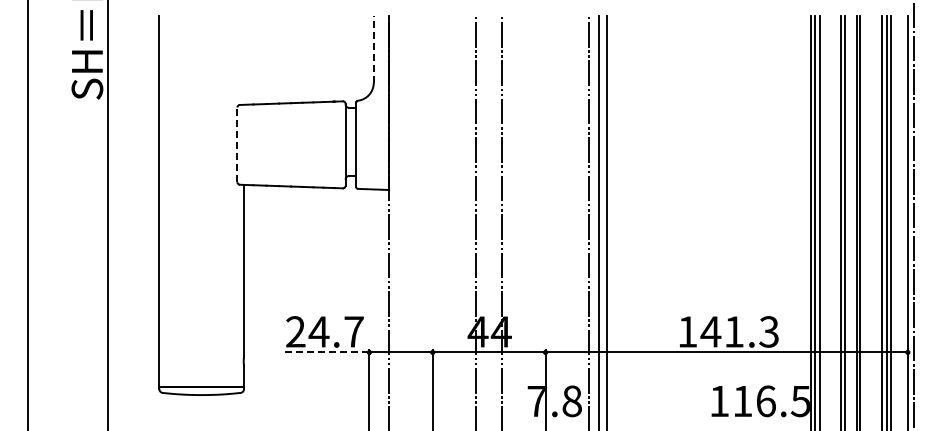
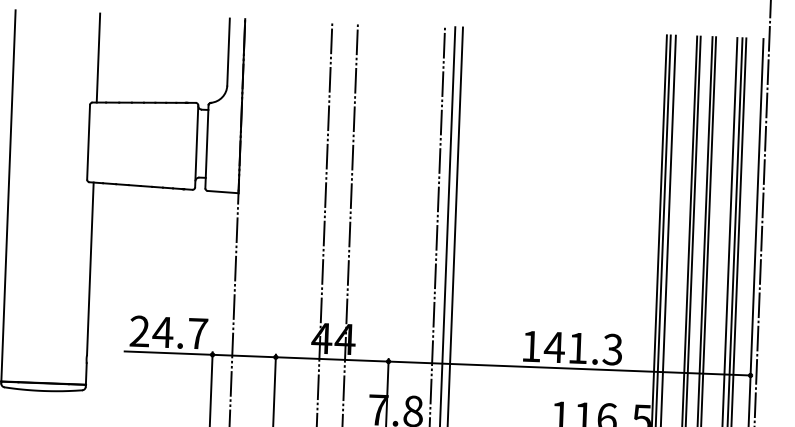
line: (373, 49) -> (228, 52), dashed -> solid
line: (244, 59) -> (98, 57), added
line: (237, 144) -> (88, 141), dashed -> solid
line: (325, 352) -> (168, 353), dashed -> solid

